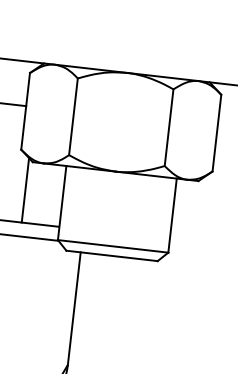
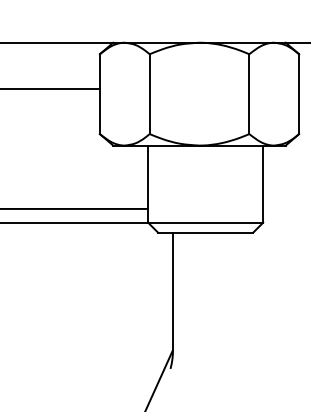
line: (25, 189) -> (108, 174), removed

